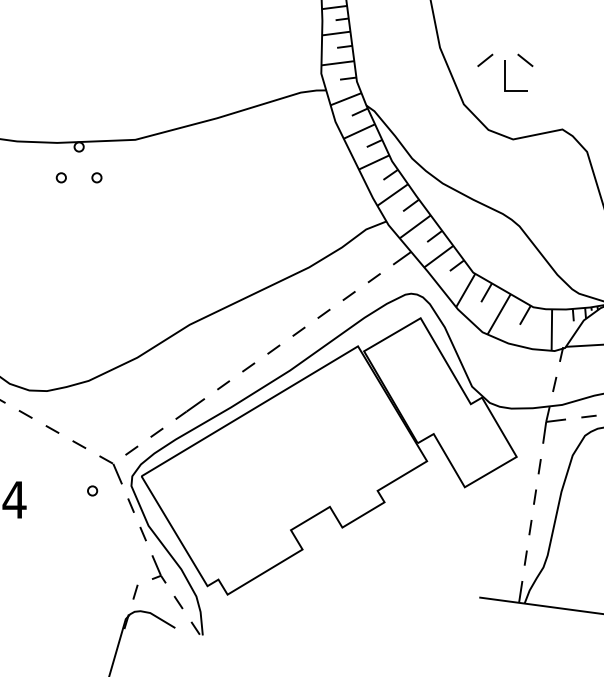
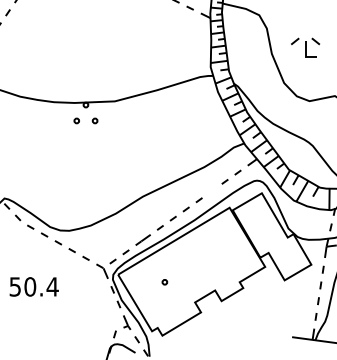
part: (505, 72) -> (305, 47), moved
line: (322, 312) -> (211, 190), removed
part: (91, 491) -> (164, 282), moved

